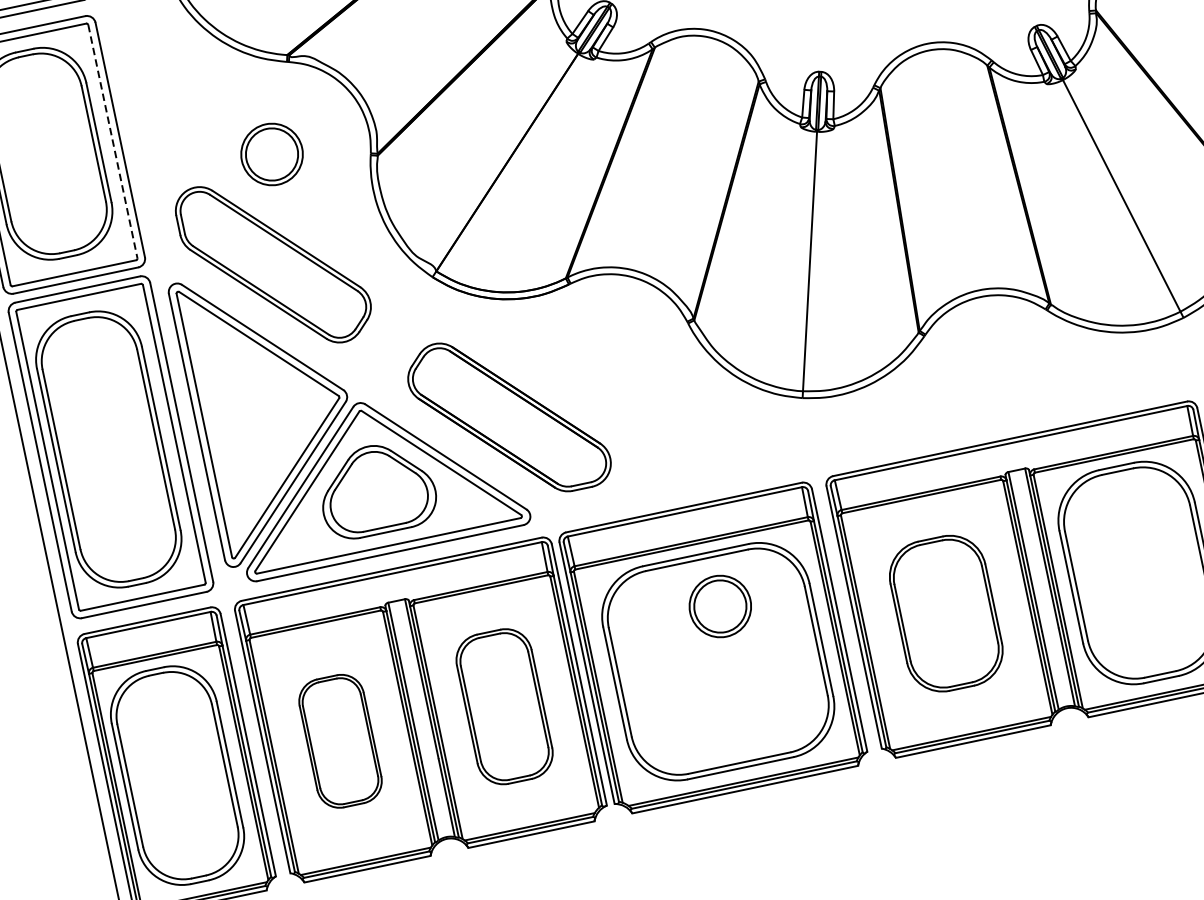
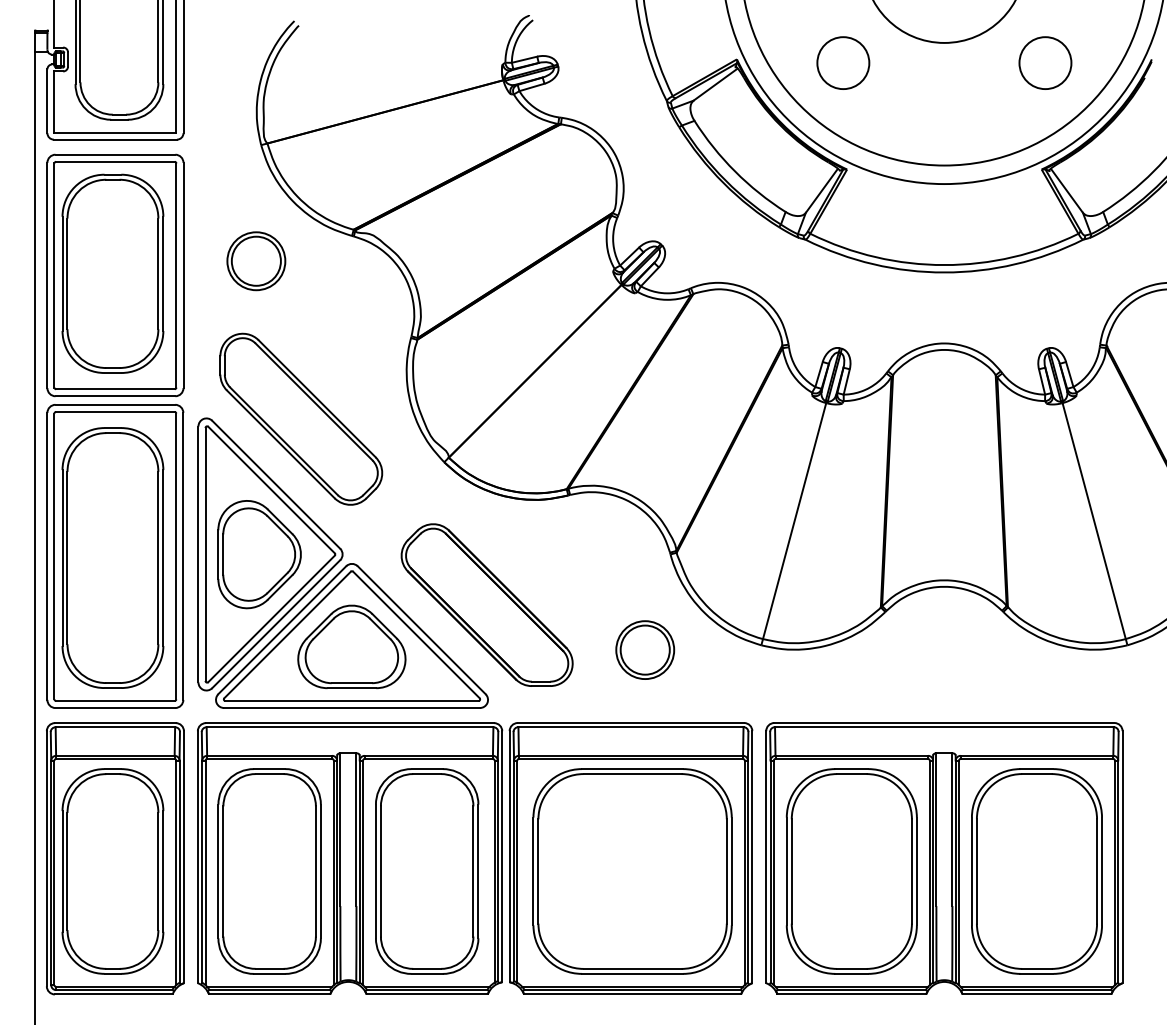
line: (113, 142) -> (176, 276), dashed -> solid
part: (272, 154) -> (256, 261), moved
part: (260, 413) -> (259, 554), added
part: (720, 605) -> (645, 649), moved
part: (946, 613) -> (851, 871), size x1.43
part: (504, 706) -> (427, 871), size x1.43
part: (340, 741) -> (269, 871), size x1.67

